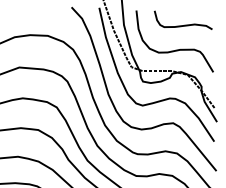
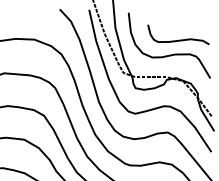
curve: (184, 24) -> (179, 39), moved

